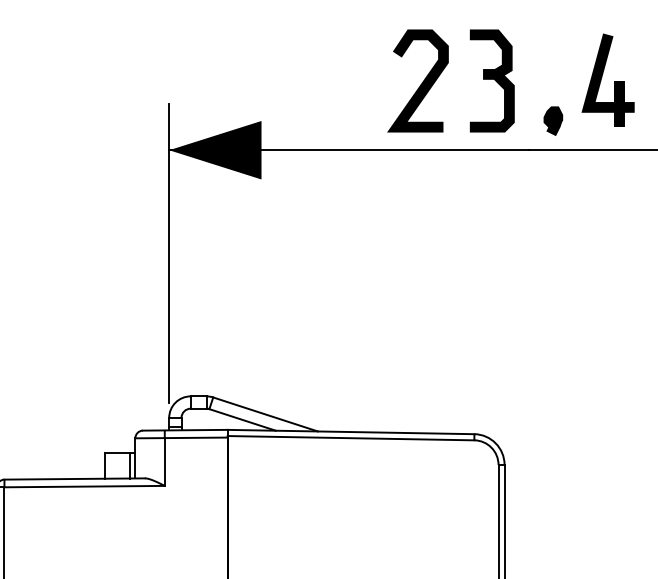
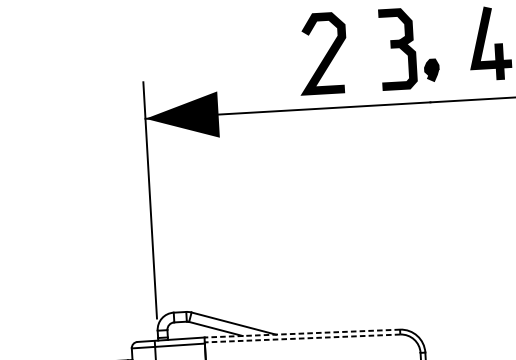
curve: (421, 83) -> (325, 55), moved
part: (553, 120) -> (432, 69), moved
line: (350, 432) -> (301, 333), solid -> dashed
line: (350, 438) -> (302, 338), solid -> dashed

